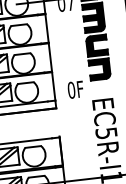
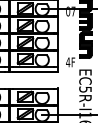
text: (72, 90) -> (68, 62), 0F -> 4F

